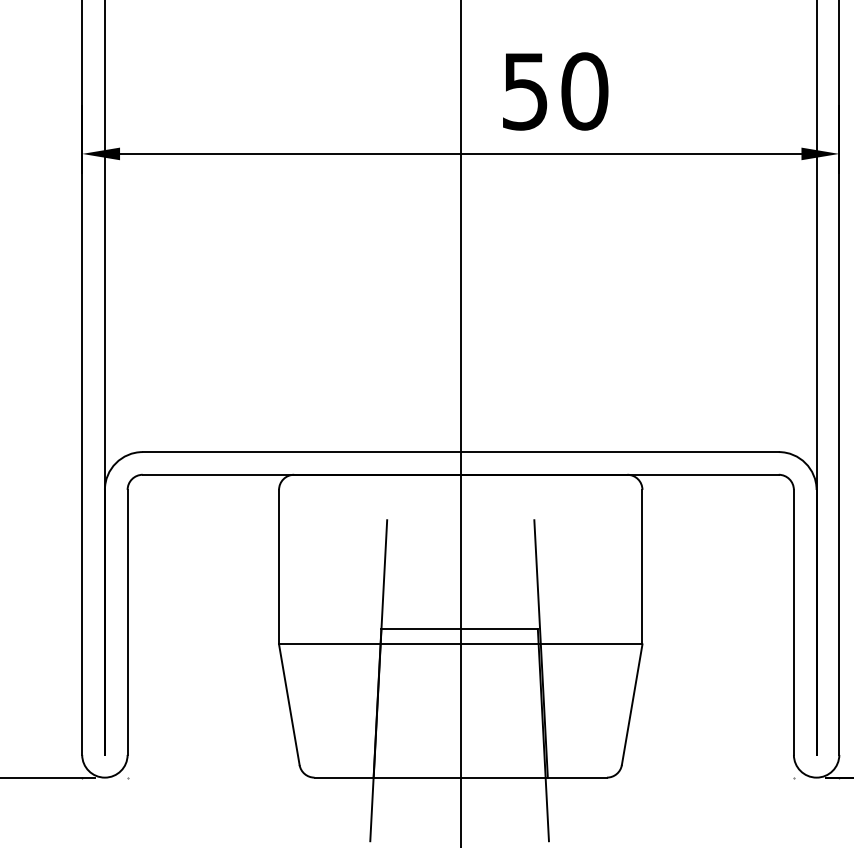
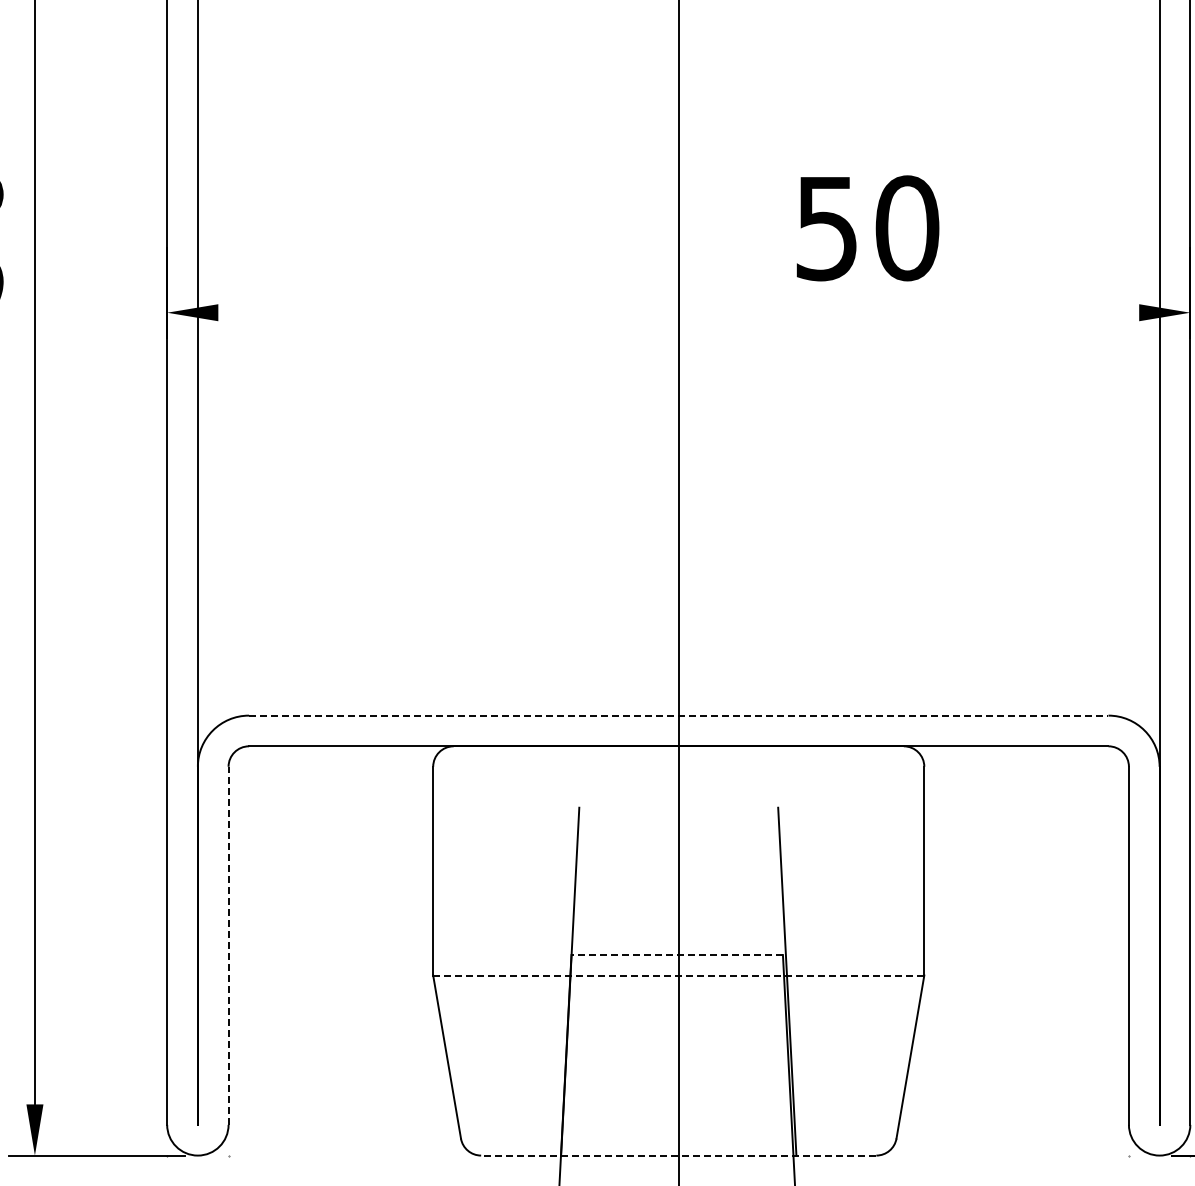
text: (555, 91) -> (867, 228), moved
line: (460, 153) -> (678, 312), removed
line: (460, 451) -> (678, 715), solid -> dashed
line: (127, 622) -> (228, 945), solid -> dashed
line: (459, 629) -> (677, 955), solid -> dashed
line: (460, 644) -> (678, 975), solid -> dashed
line: (460, 777) -> (678, 1155), solid -> dashed

